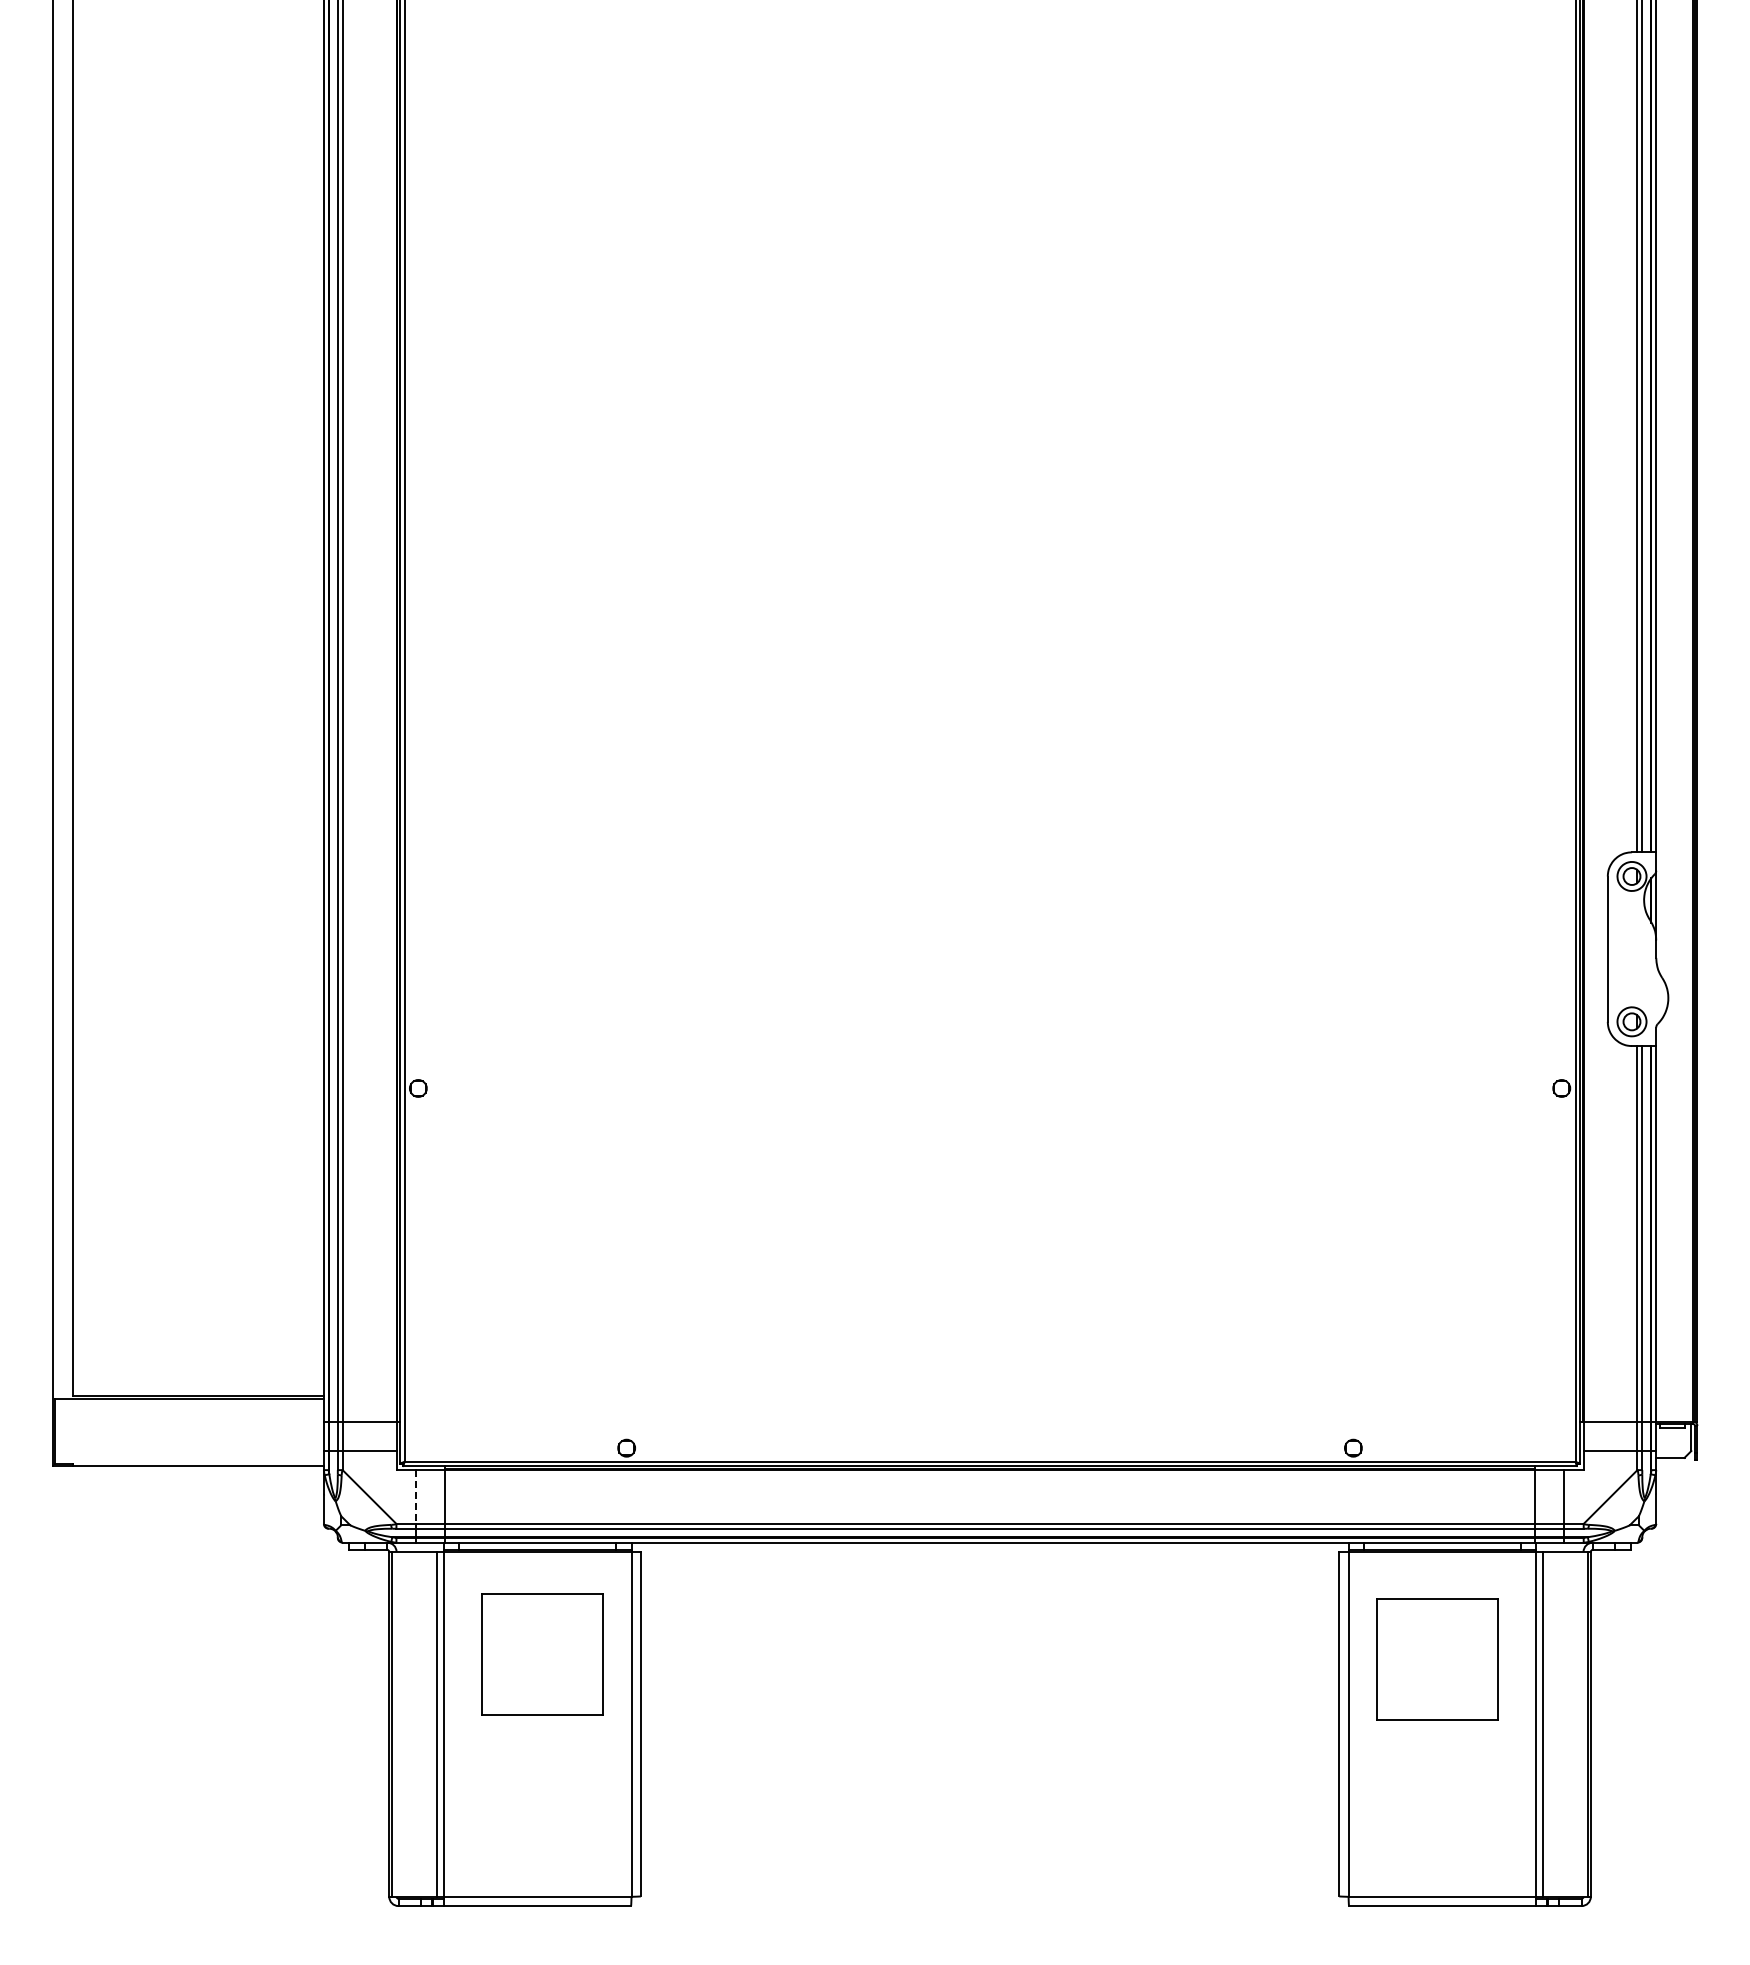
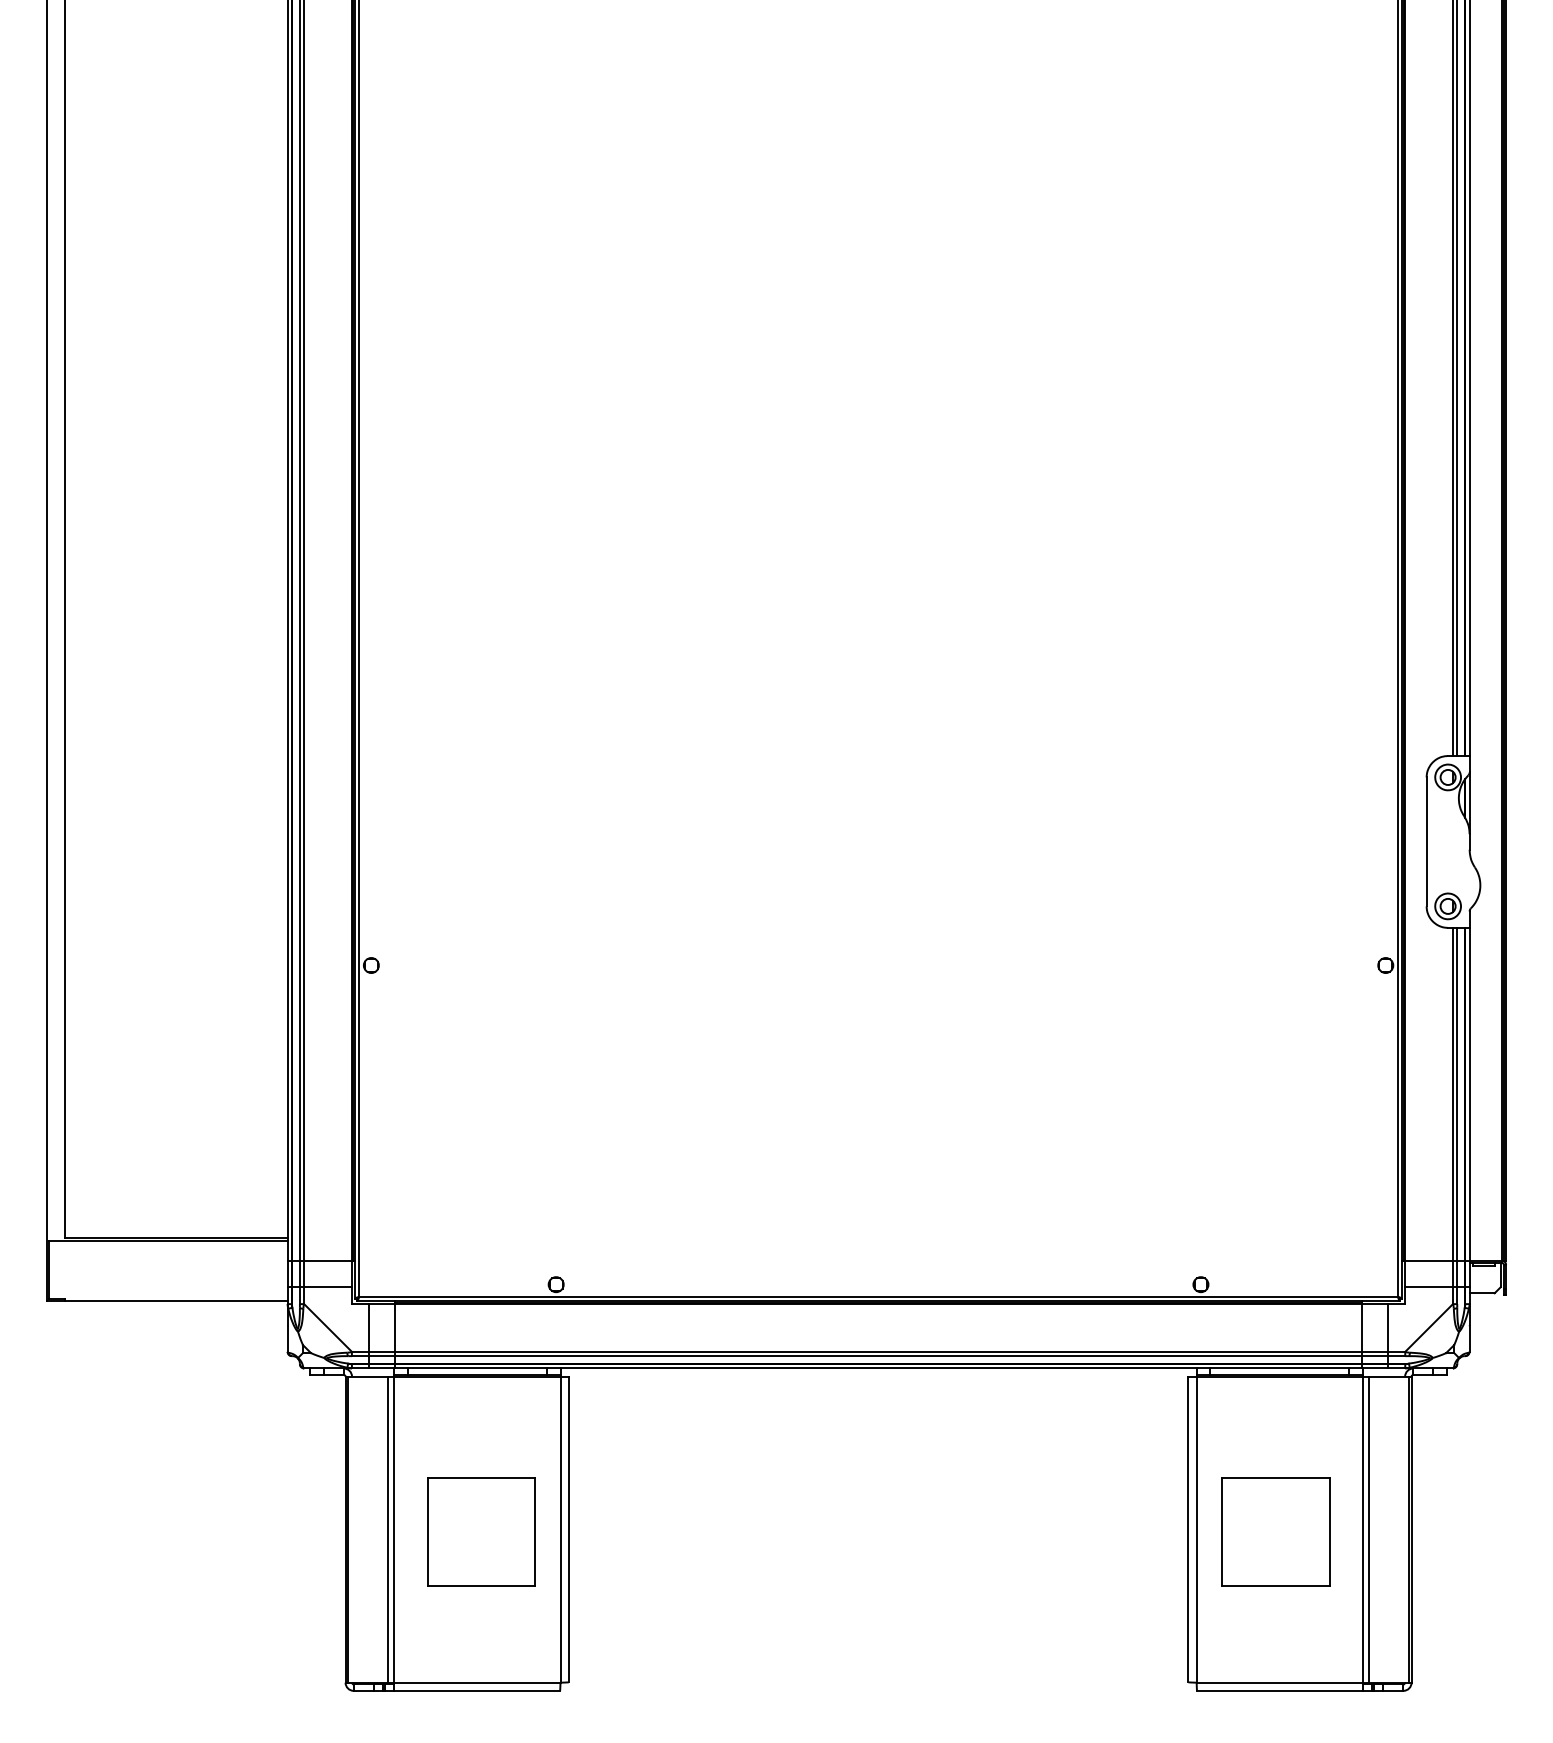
line: (415, 1496) -> (368, 1327), dashed -> solid
part: (542, 1654) -> (481, 1531), moved
part: (1437, 1659) -> (1275, 1531), moved

